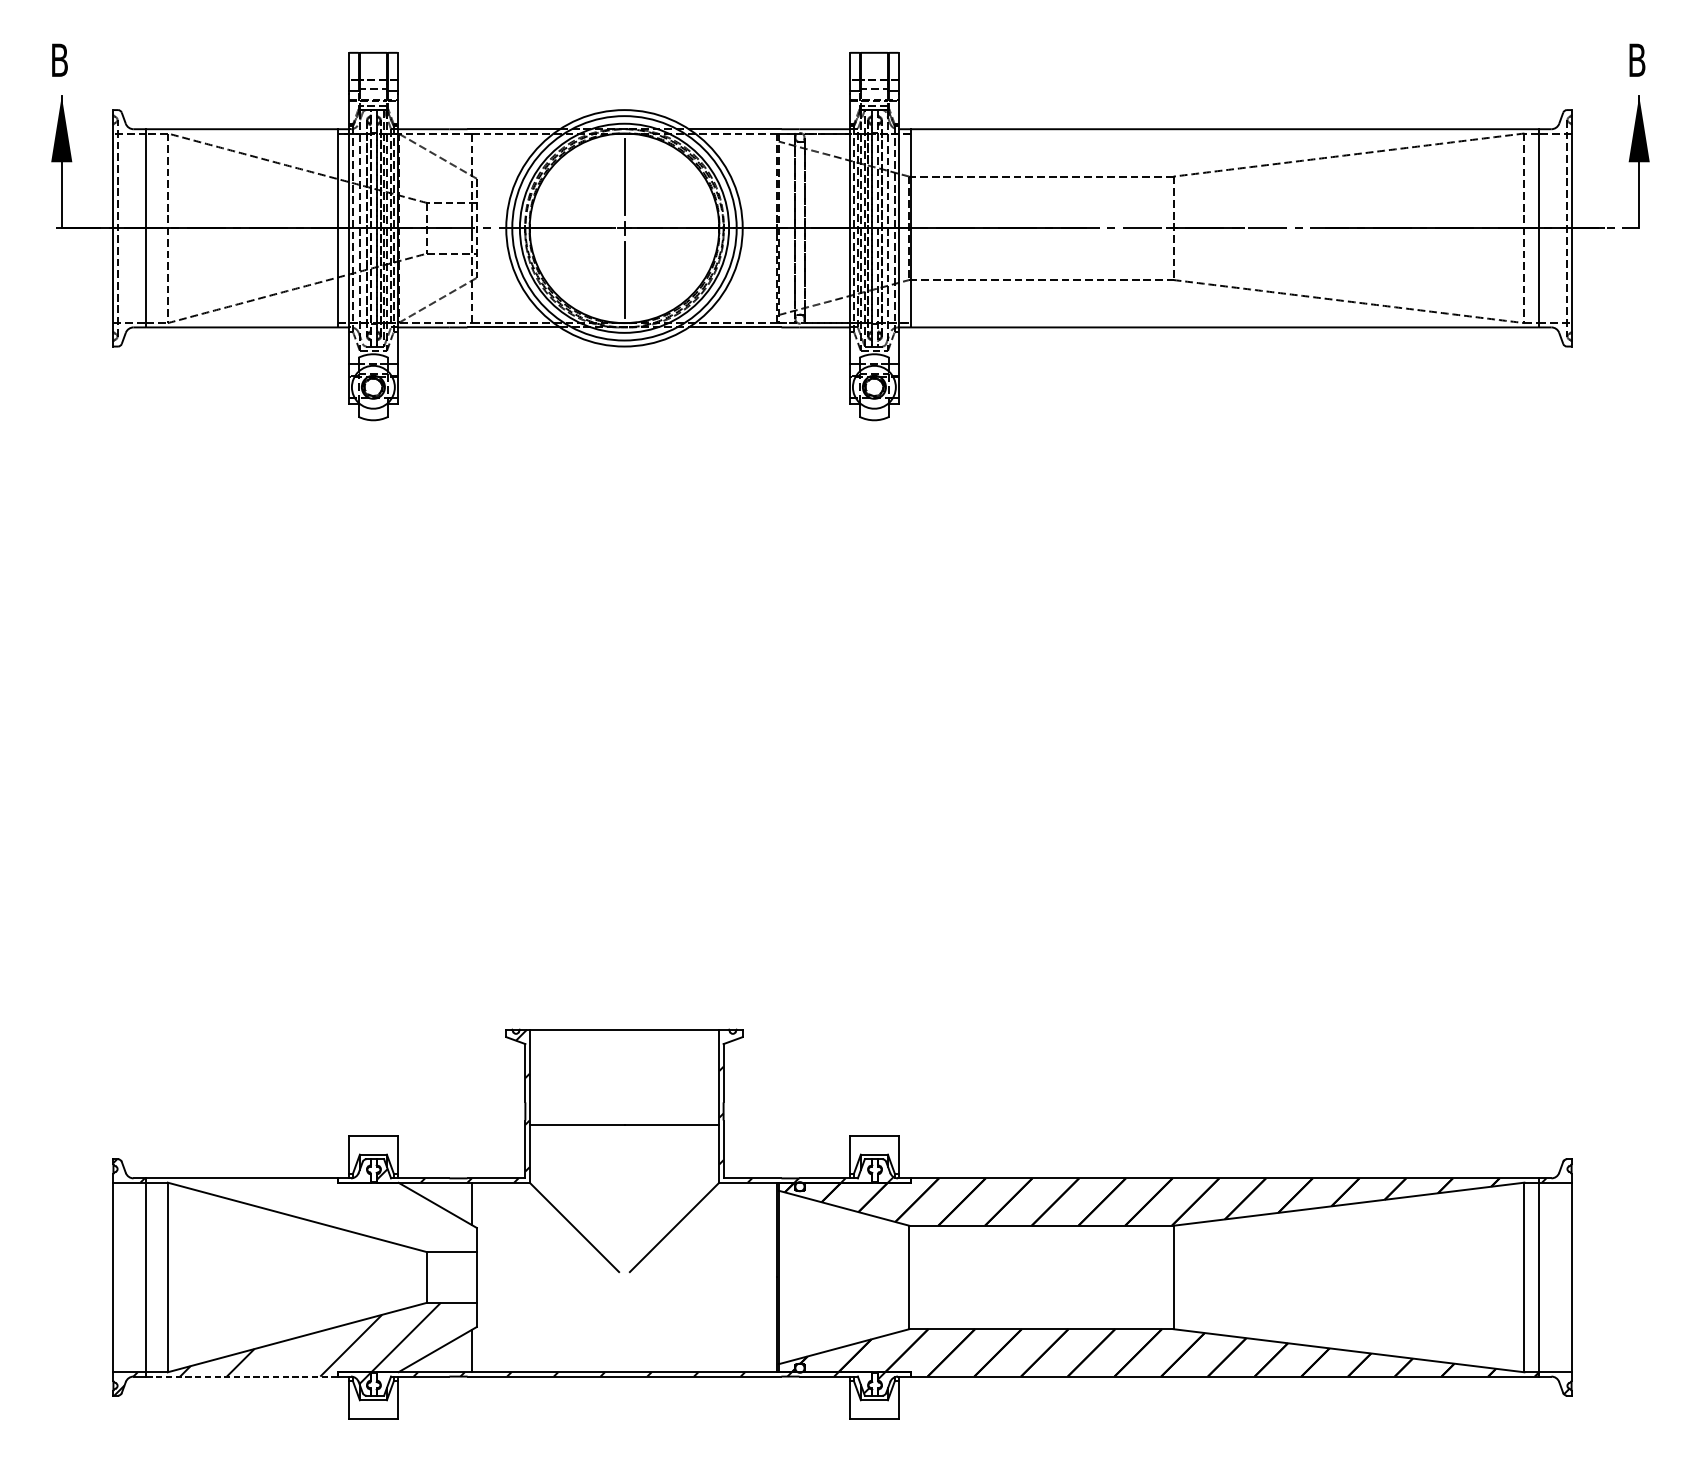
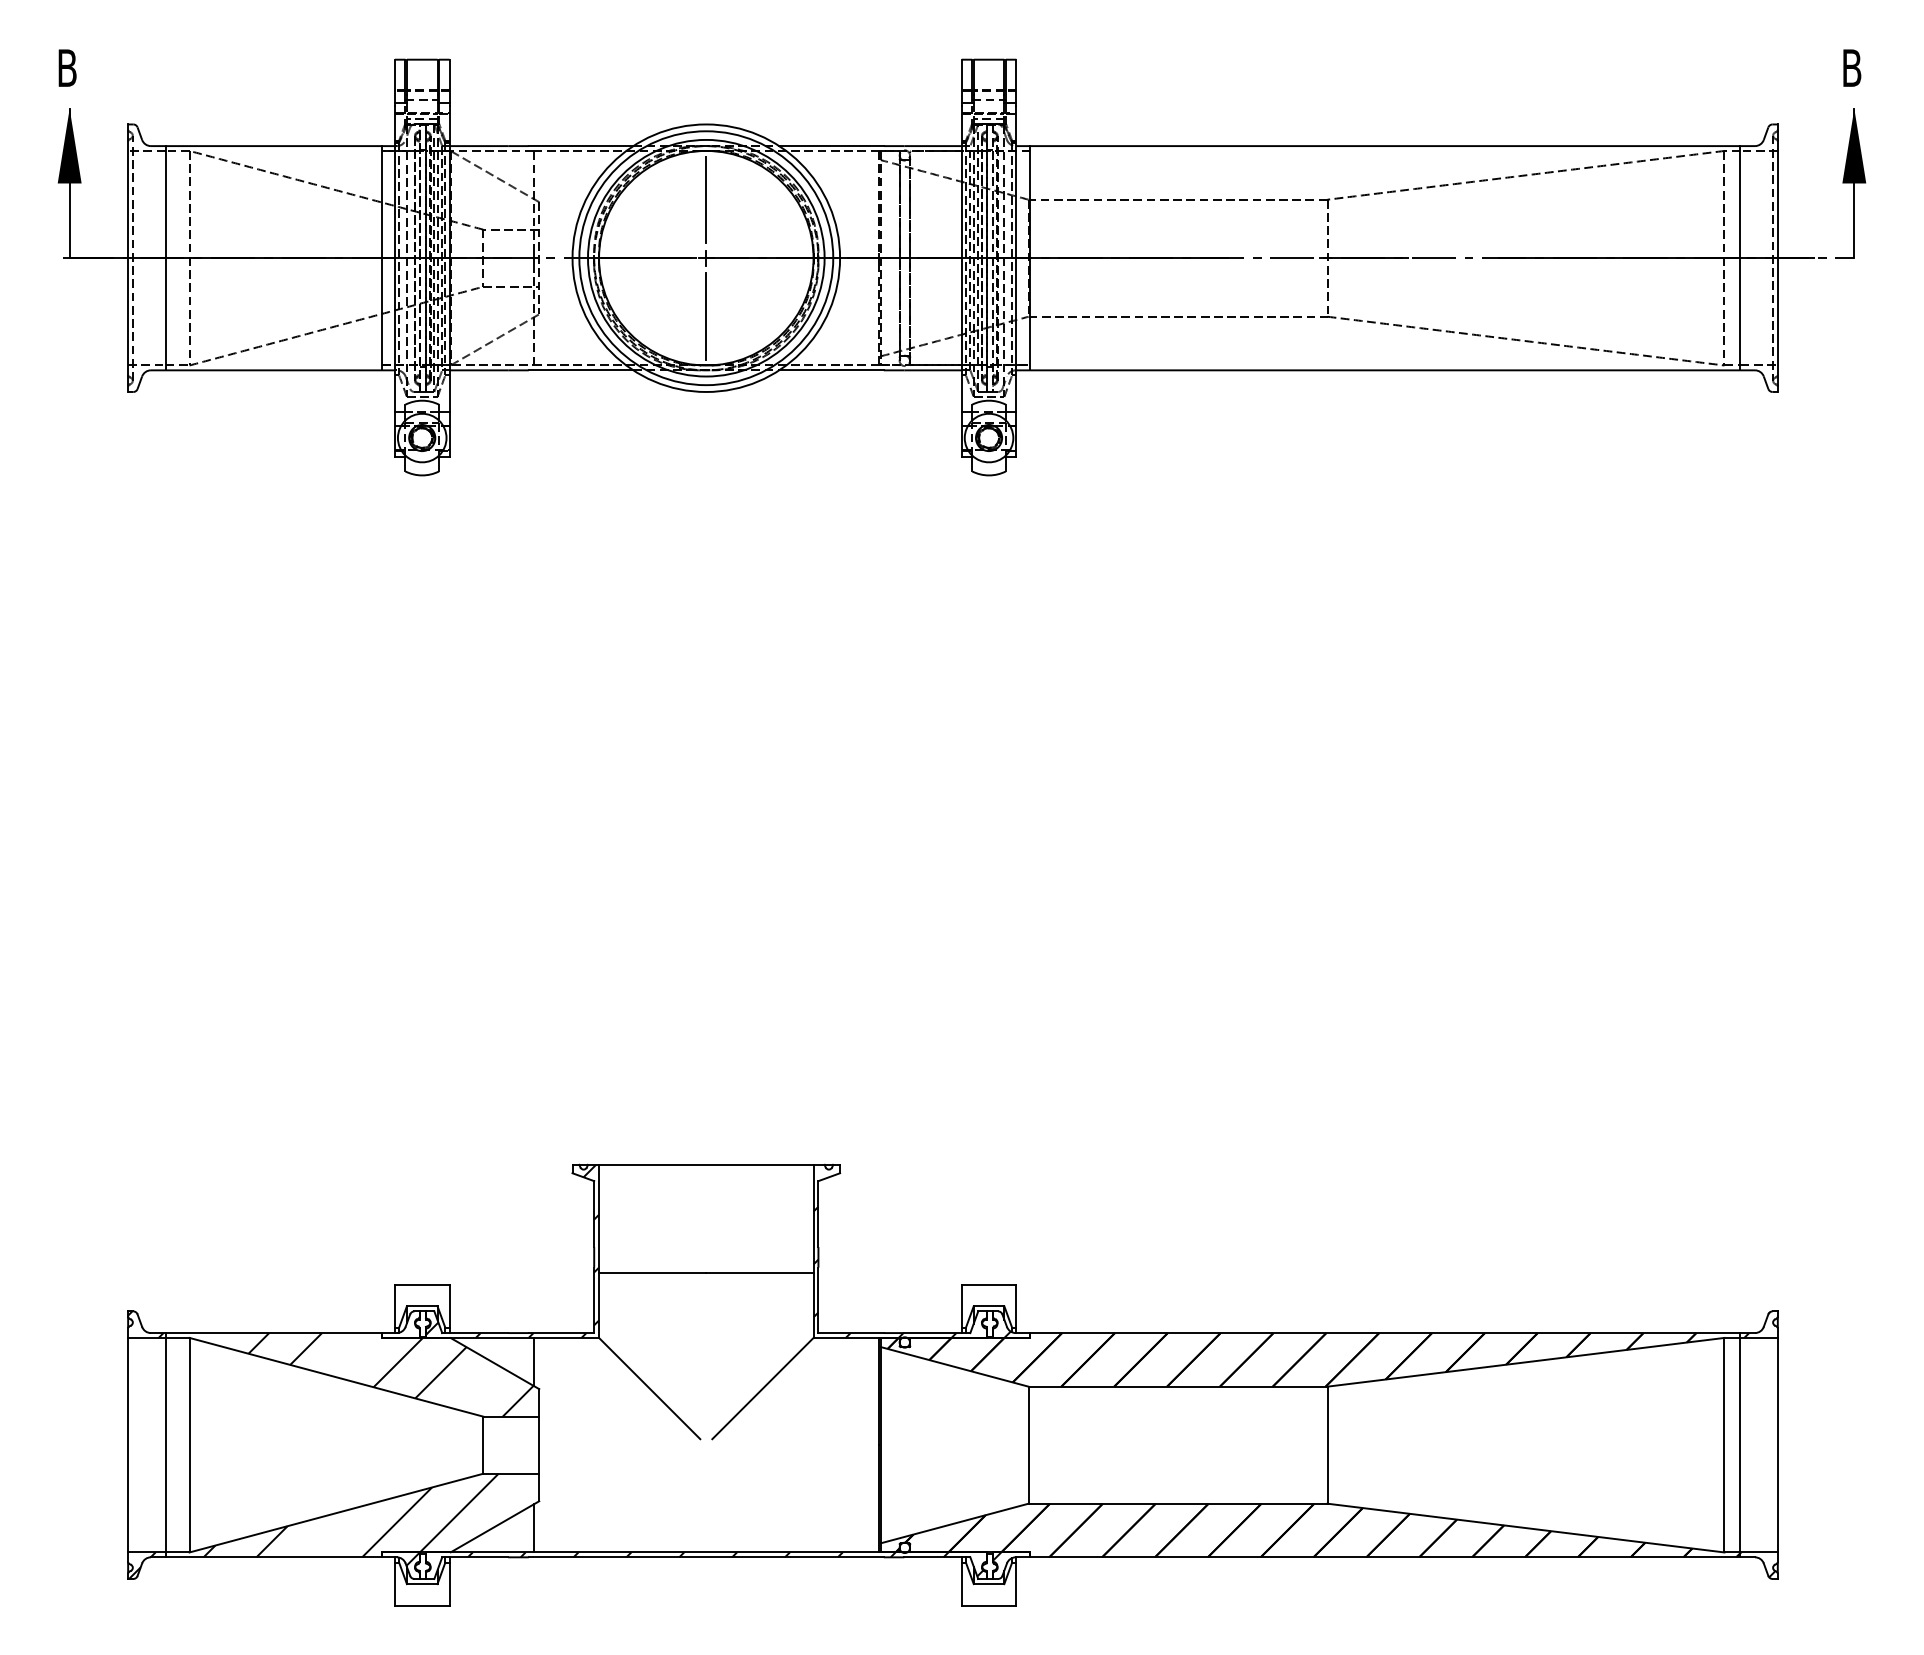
hatch: (345, 1214) -> (390, 1374), added
line: (242, 1376) -> (274, 1557), dashed -> solid

